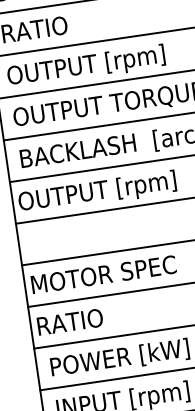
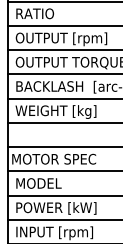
text: (95, 192) -> (56, 111), OUTPUT [rpm] -> WEIGHT [kg]
text: (79, 320) -> (36, 183), RATIO -> MODEL

